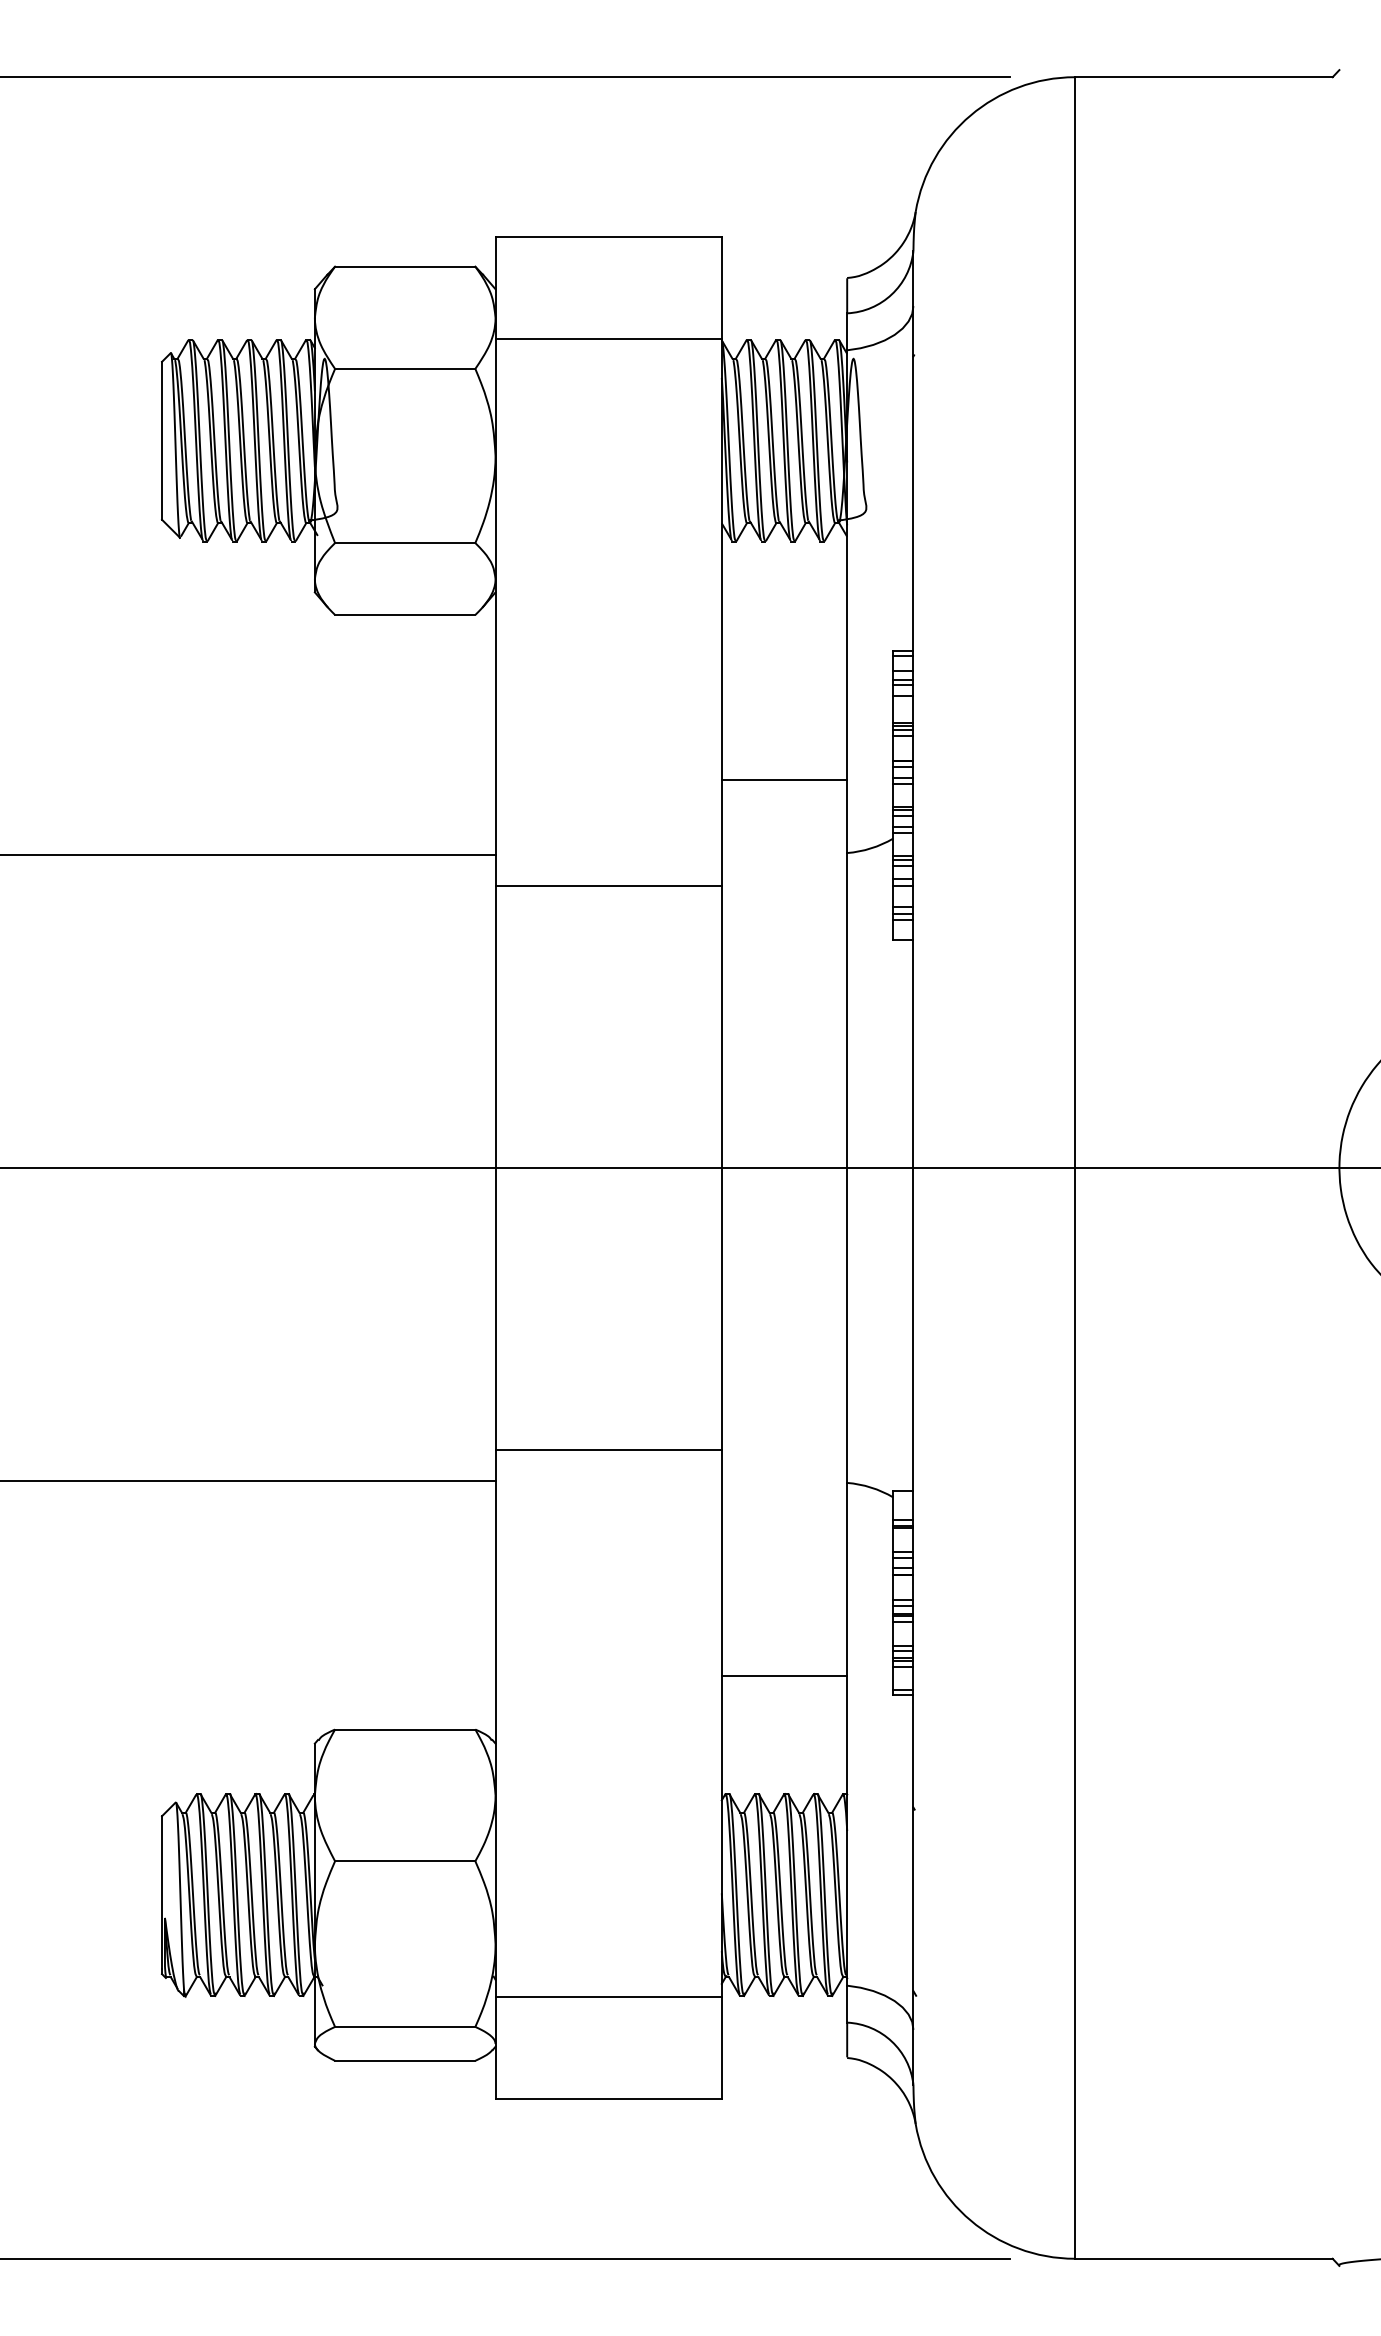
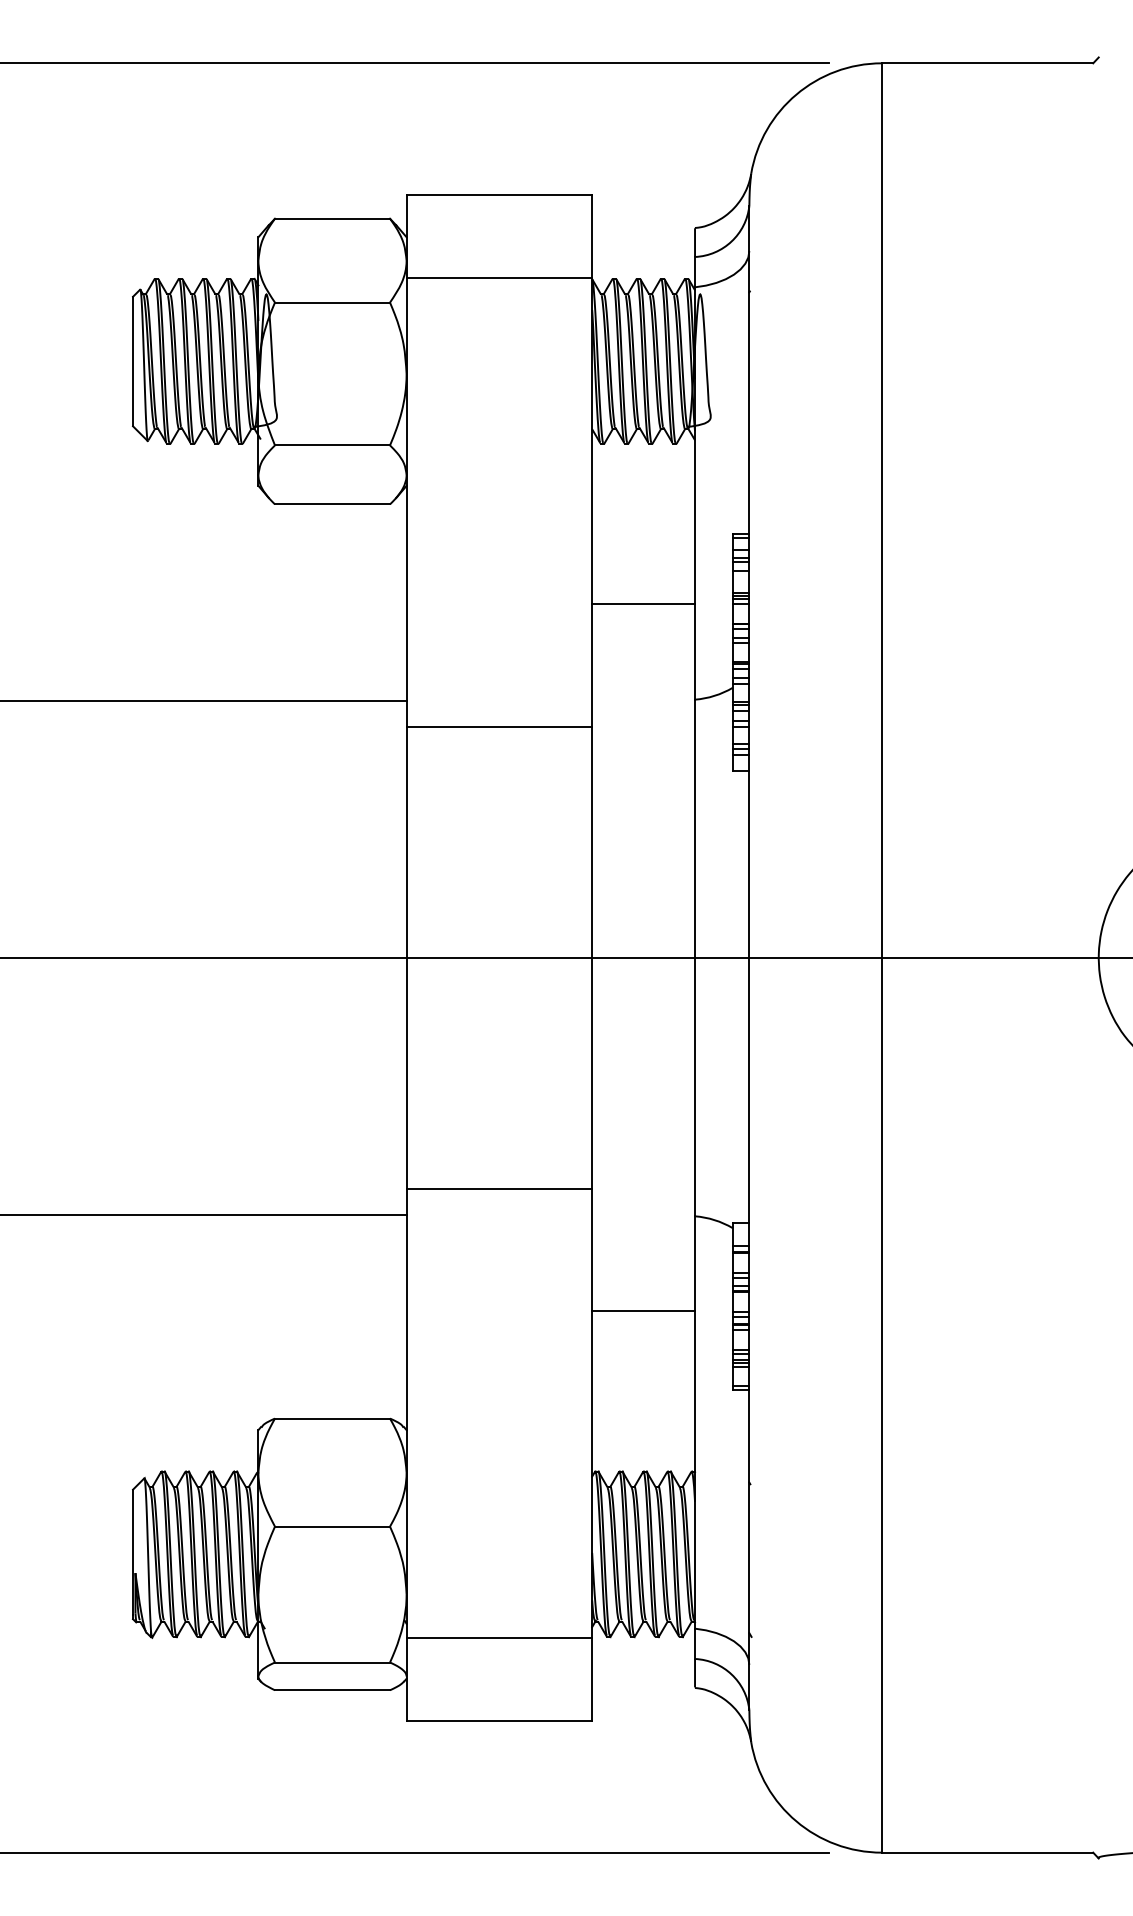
line: (784, 779) -> (643, 604), moved
line: (784, 1675) -> (643, 1311), moved

